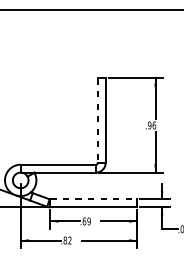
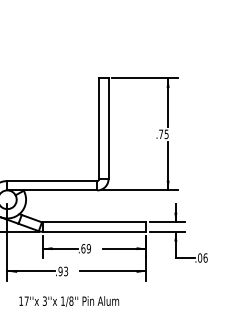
line: (98, 121) -> (99, 129), dashed -> solid
text: (151, 125) -> (163, 134), .96 -> .75
line: (93, 199) -> (94, 222), dashed -> solid
text: (67, 240) -> (63, 271), .82 -> .93

